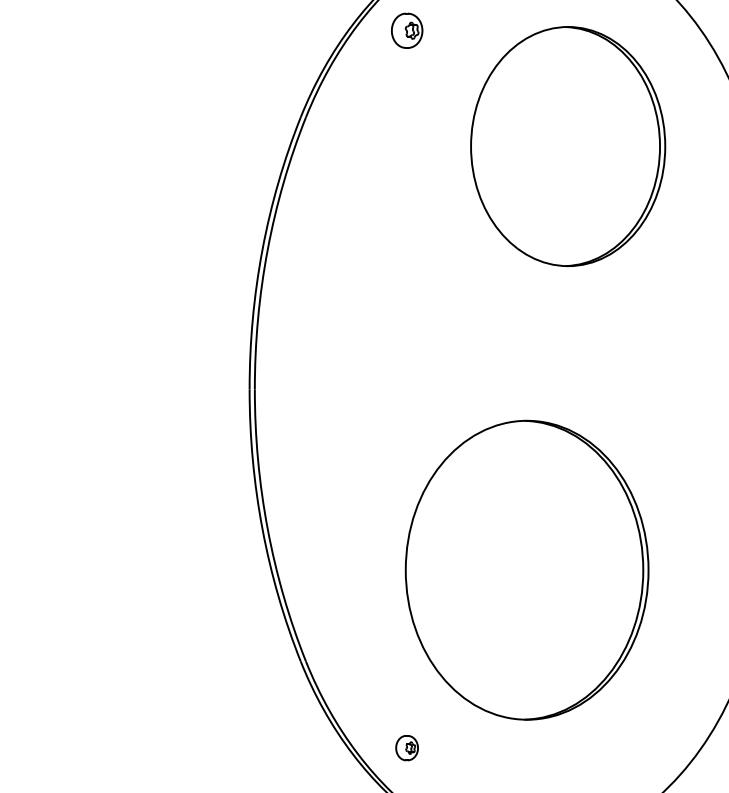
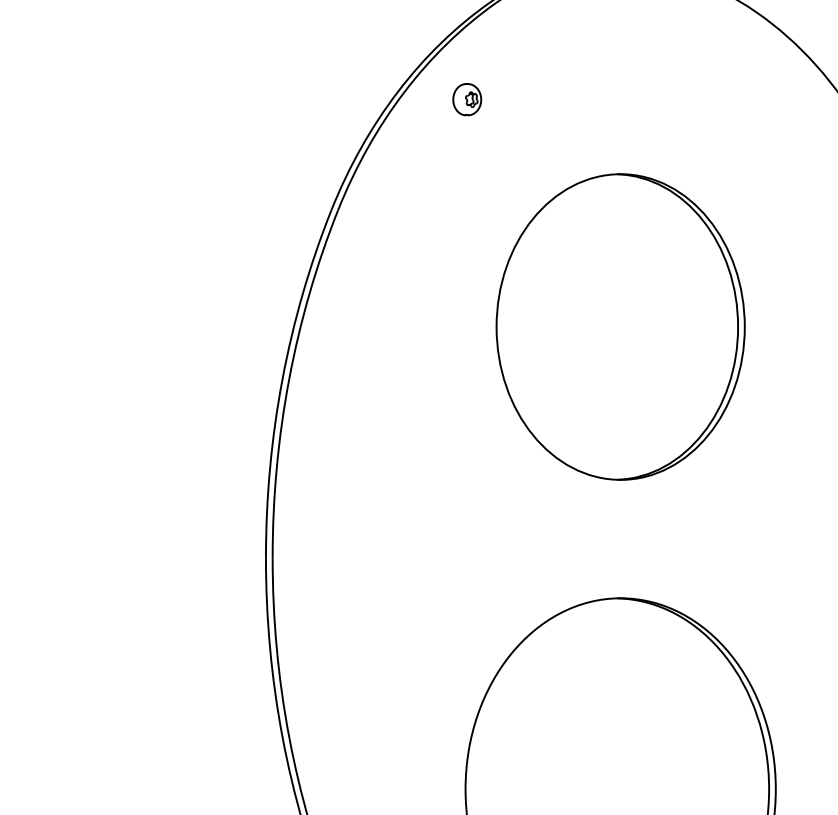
part: (406, 30) -> (466, 99), size x0.71
part: (568, 146) -> (621, 326), moved

